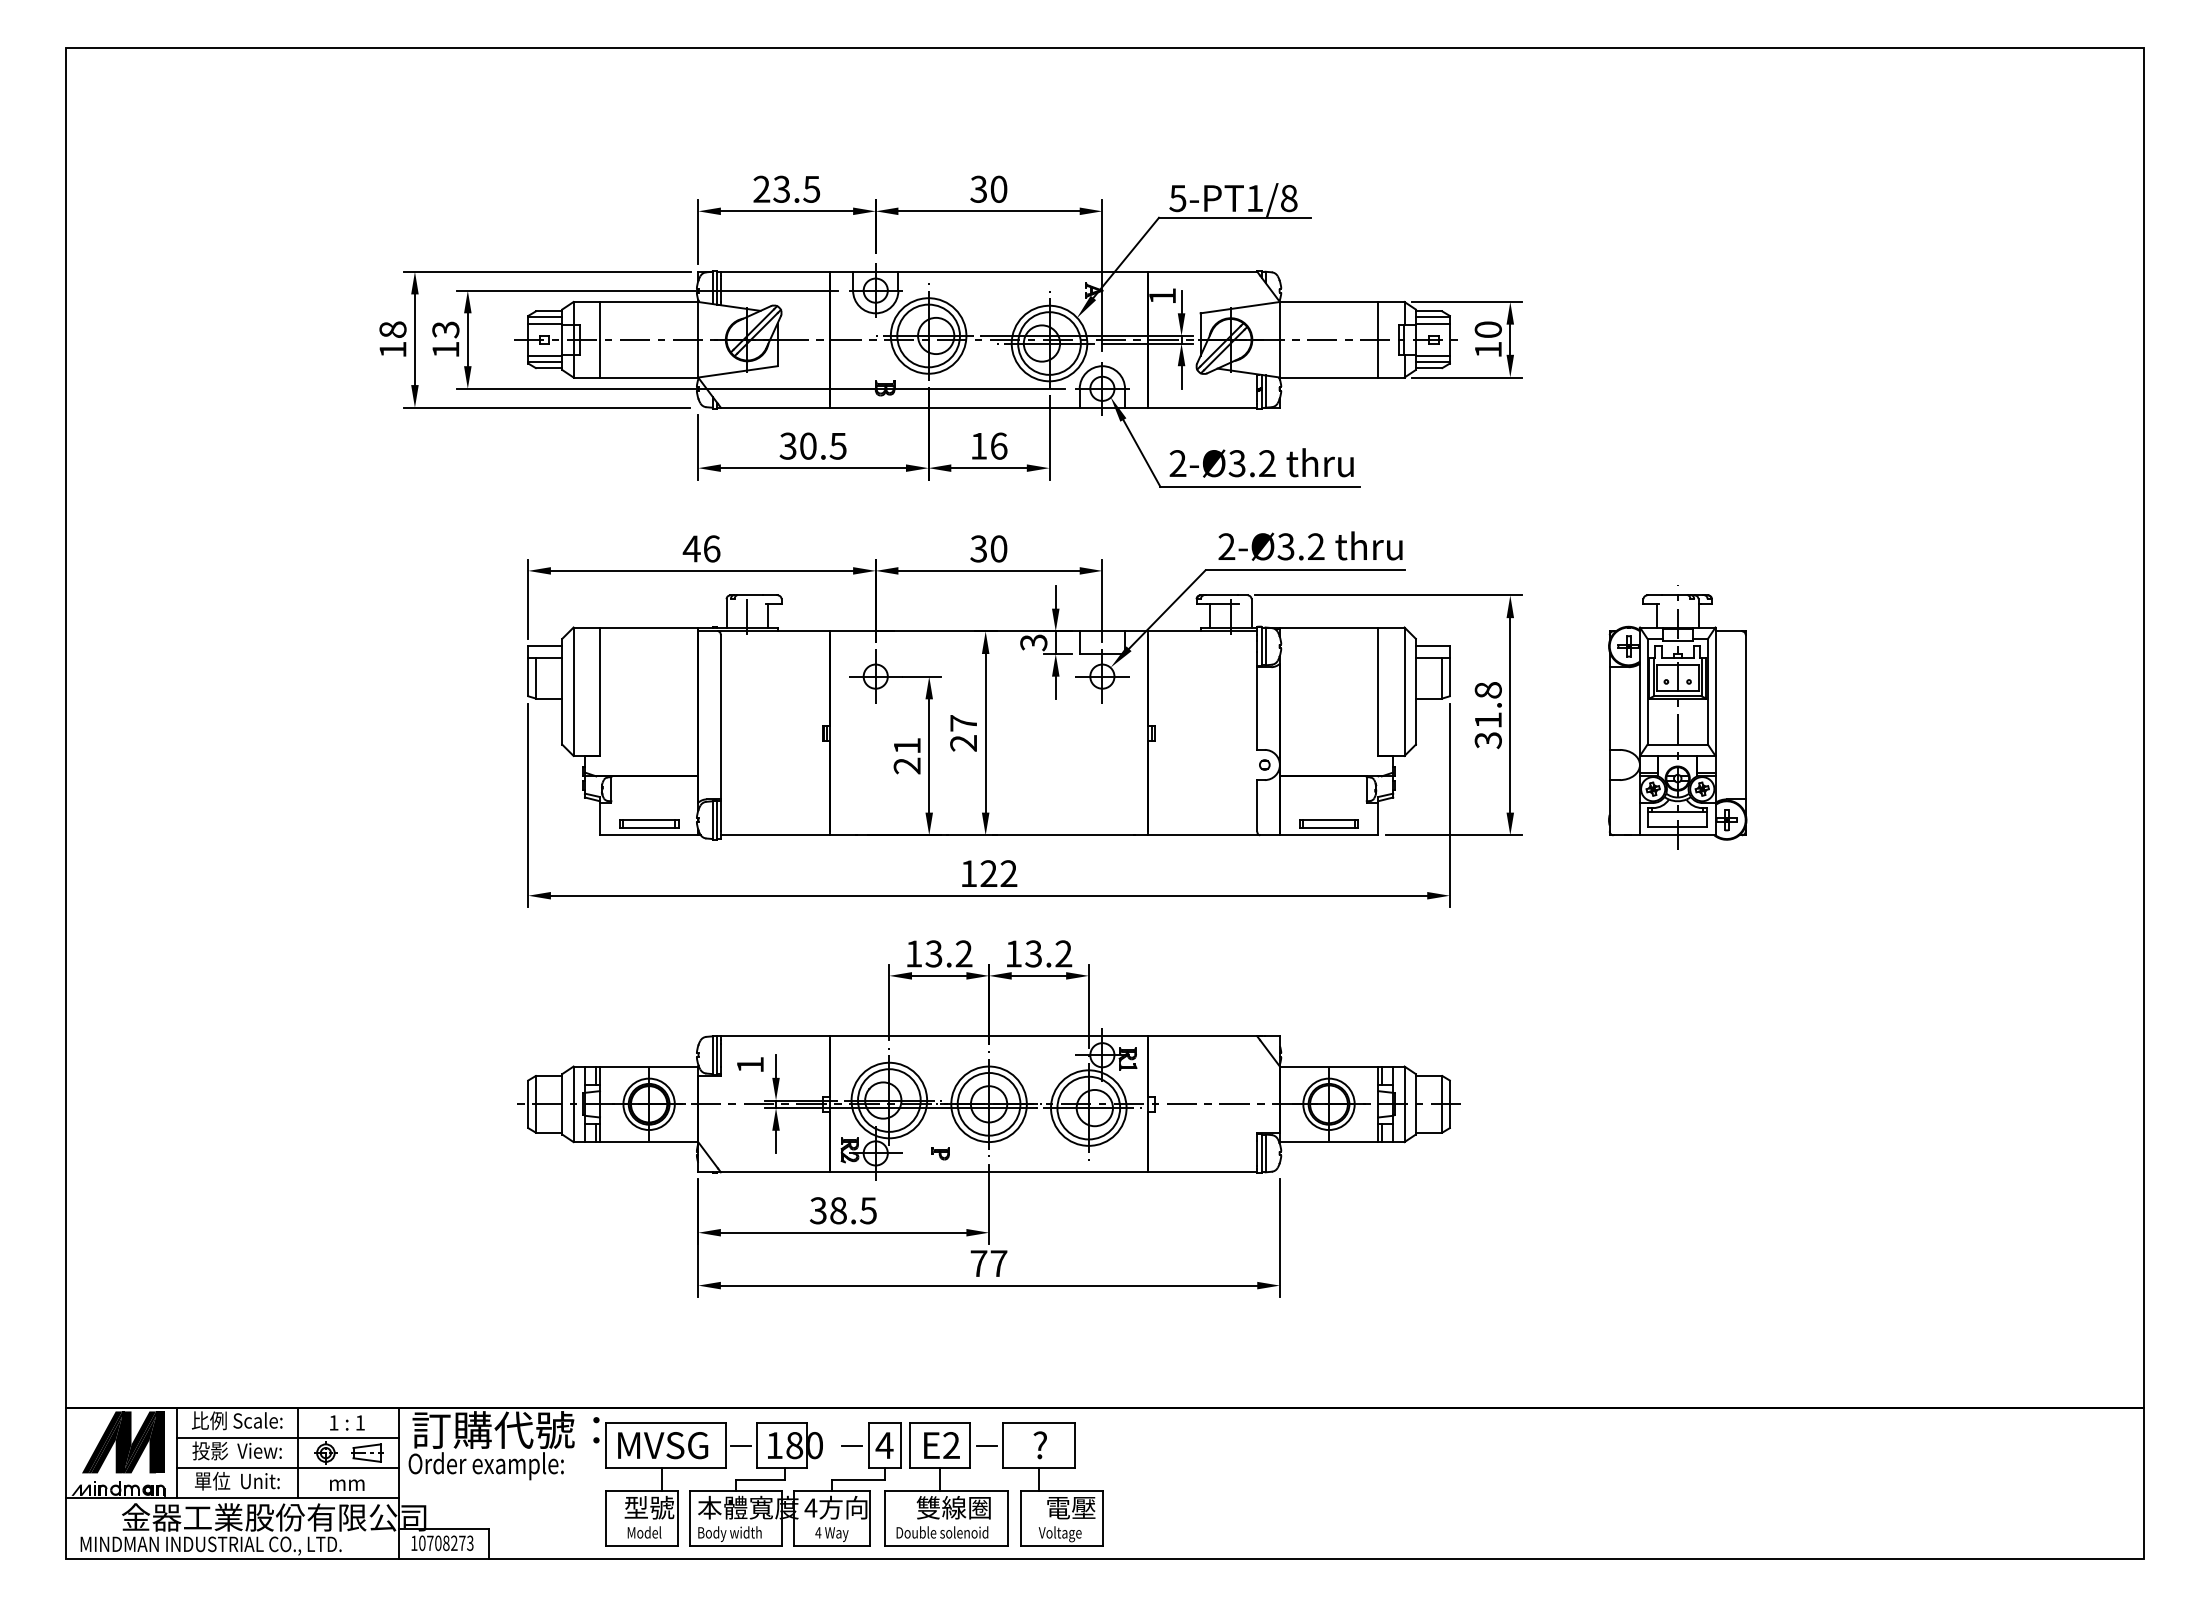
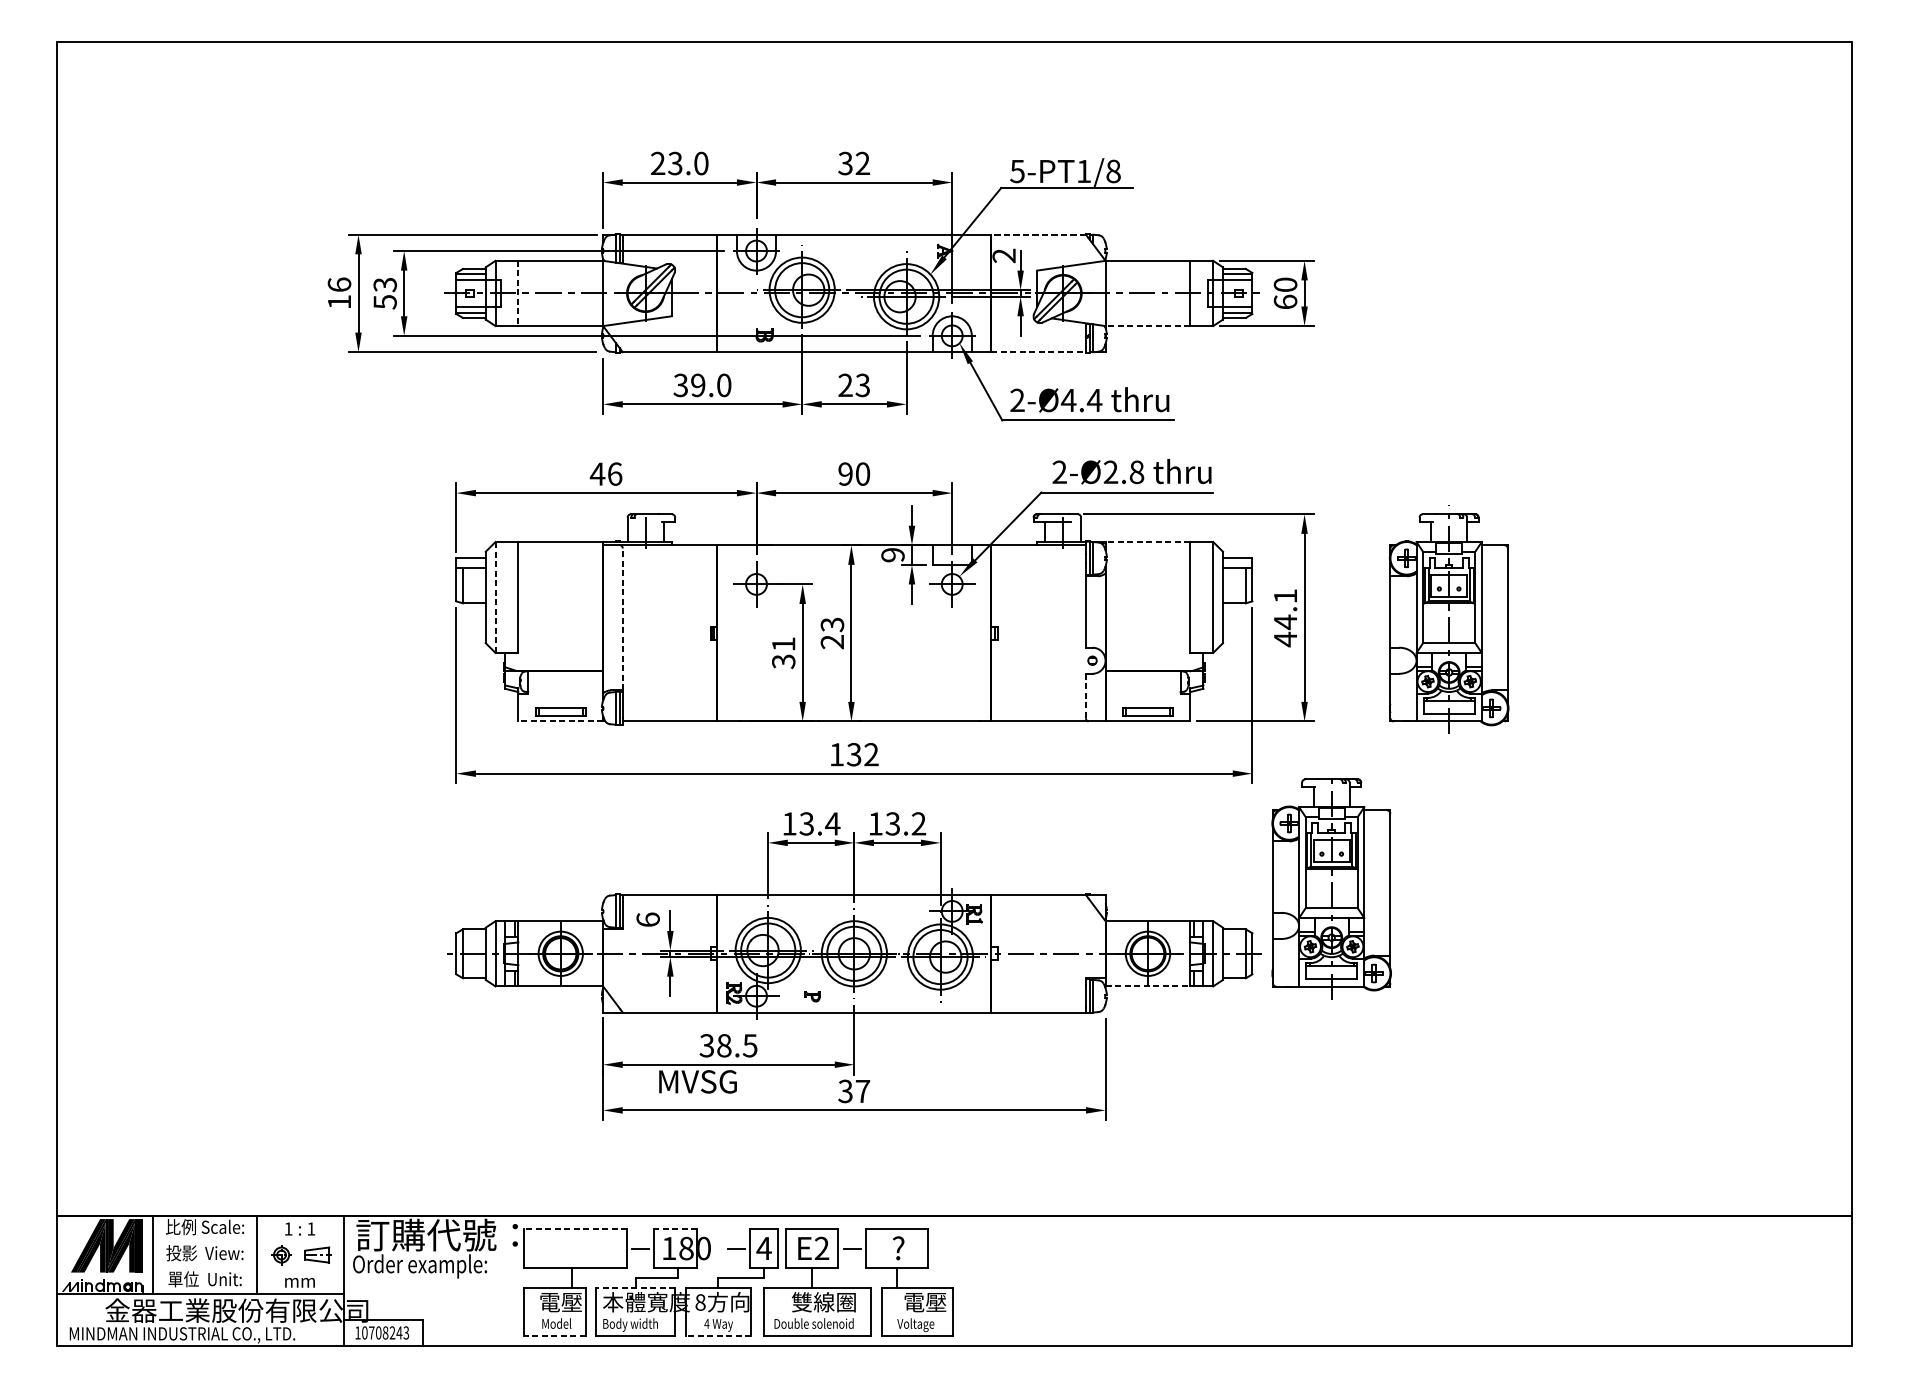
text: (811, 188) -> (701, 162), 23.5 -> 23.0
text: (998, 188) -> (862, 162), 30 -> 32
line: (1202, 271) -> (1038, 234), solid -> dashed
text: (1162, 296) -> (1004, 256), 1 -> 2
text: (392, 329) -> (339, 284), 18 -> 16
line: (600, 339) -> (518, 293), solid -> dashed
text: (445, 349) -> (384, 301), 13 -> 53
text: (1487, 349) -> (1284, 301), 10 -> 60
line: (1328, 377) -> (1147, 326), solid -> dashed
line: (1202, 407) -> (1038, 351), solid -> dashed
text: (823, 445) -> (711, 384), 30.5 -> 39.0
text: (988, 445) -> (853, 384), 16 -> 23
text: (1252, 463) -> (1081, 400), 2-Ø3.2 -> 2-Ø4.4
text: (1300, 546) -> (1123, 472), 2-Ø3.2 -> 2-Ø2.8
text: (978, 548) -> (845, 473), 30 -> 90
line: (1328, 627) -> (1147, 541), solid -> dashed
text: (1033, 642) -> (892, 554), 3 -> 9
line: (573, 691) -> (495, 597), solid -> dashed
text: (1487, 715) -> (1284, 617), 31.8 -> 44.1
line: (720, 716) -> (622, 618), solid -> dashed
text: (963, 723) -> (832, 624), 27 -> 23
text: (907, 765) -> (783, 661), 21 -> 31
line: (1257, 805) -> (1086, 695), solid -> dashed
line: (648, 835) -> (560, 721), solid -> dashed
text: (988, 873) -> (853, 754), 122 -> 132
text: (964, 953) -> (833, 823), 13.2 -> 13.4
part: (1541, 1024) -> (1331, 884), added
text: (749, 1064) -> (647, 919), 1 -> 6
line: (1329, 1142) -> (1148, 986), solid -> dashed
text: (978, 1263) -> (845, 1091), 77 -> 37
line: (666, 1422) -> (575, 1228), solid -> dashed
line: (782, 1422) -> (675, 1228), solid -> dashed
line: (287, 1438) -> (248, 1242), removed
text: (663, 1445) -> (698, 1081), moved
line: (287, 1468) -> (248, 1268), removed
line: (735, 1490) -> (635, 1287), solid -> dashed
text: (649, 1507) -> (561, 1302), 型號 -> 電壓
text: (810, 1507) -> (700, 1302), 4 -> 8
text: (461, 1542) -> (398, 1332), 10708273 -> 10708243
line: (642, 1546) -> (555, 1335), solid -> dashed
line: (831, 1546) -> (718, 1335), solid -> dashed

